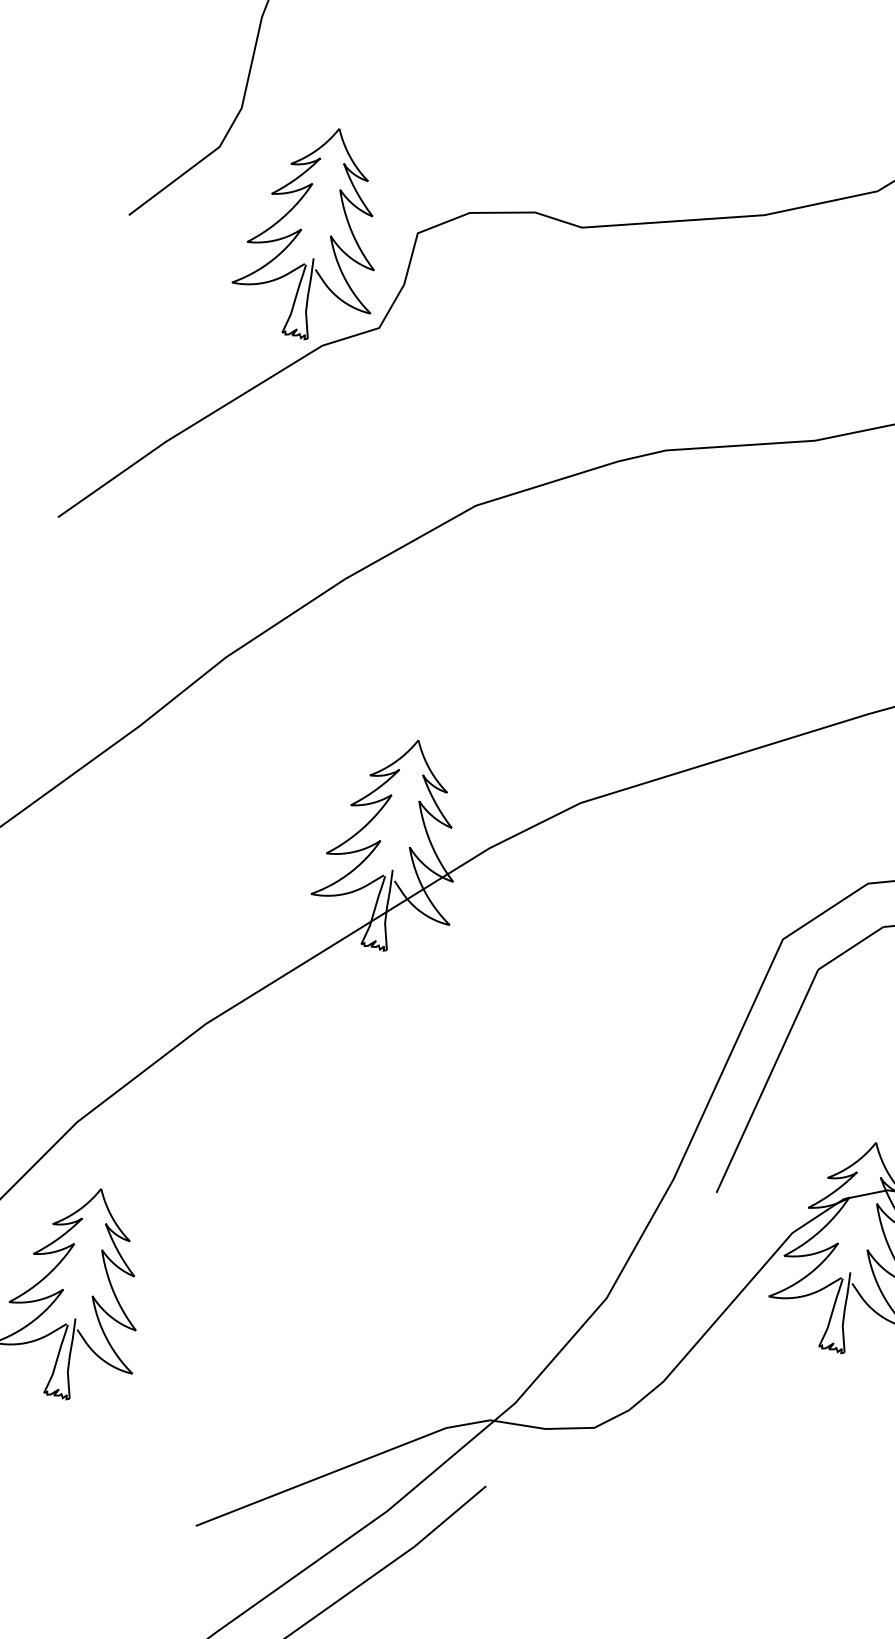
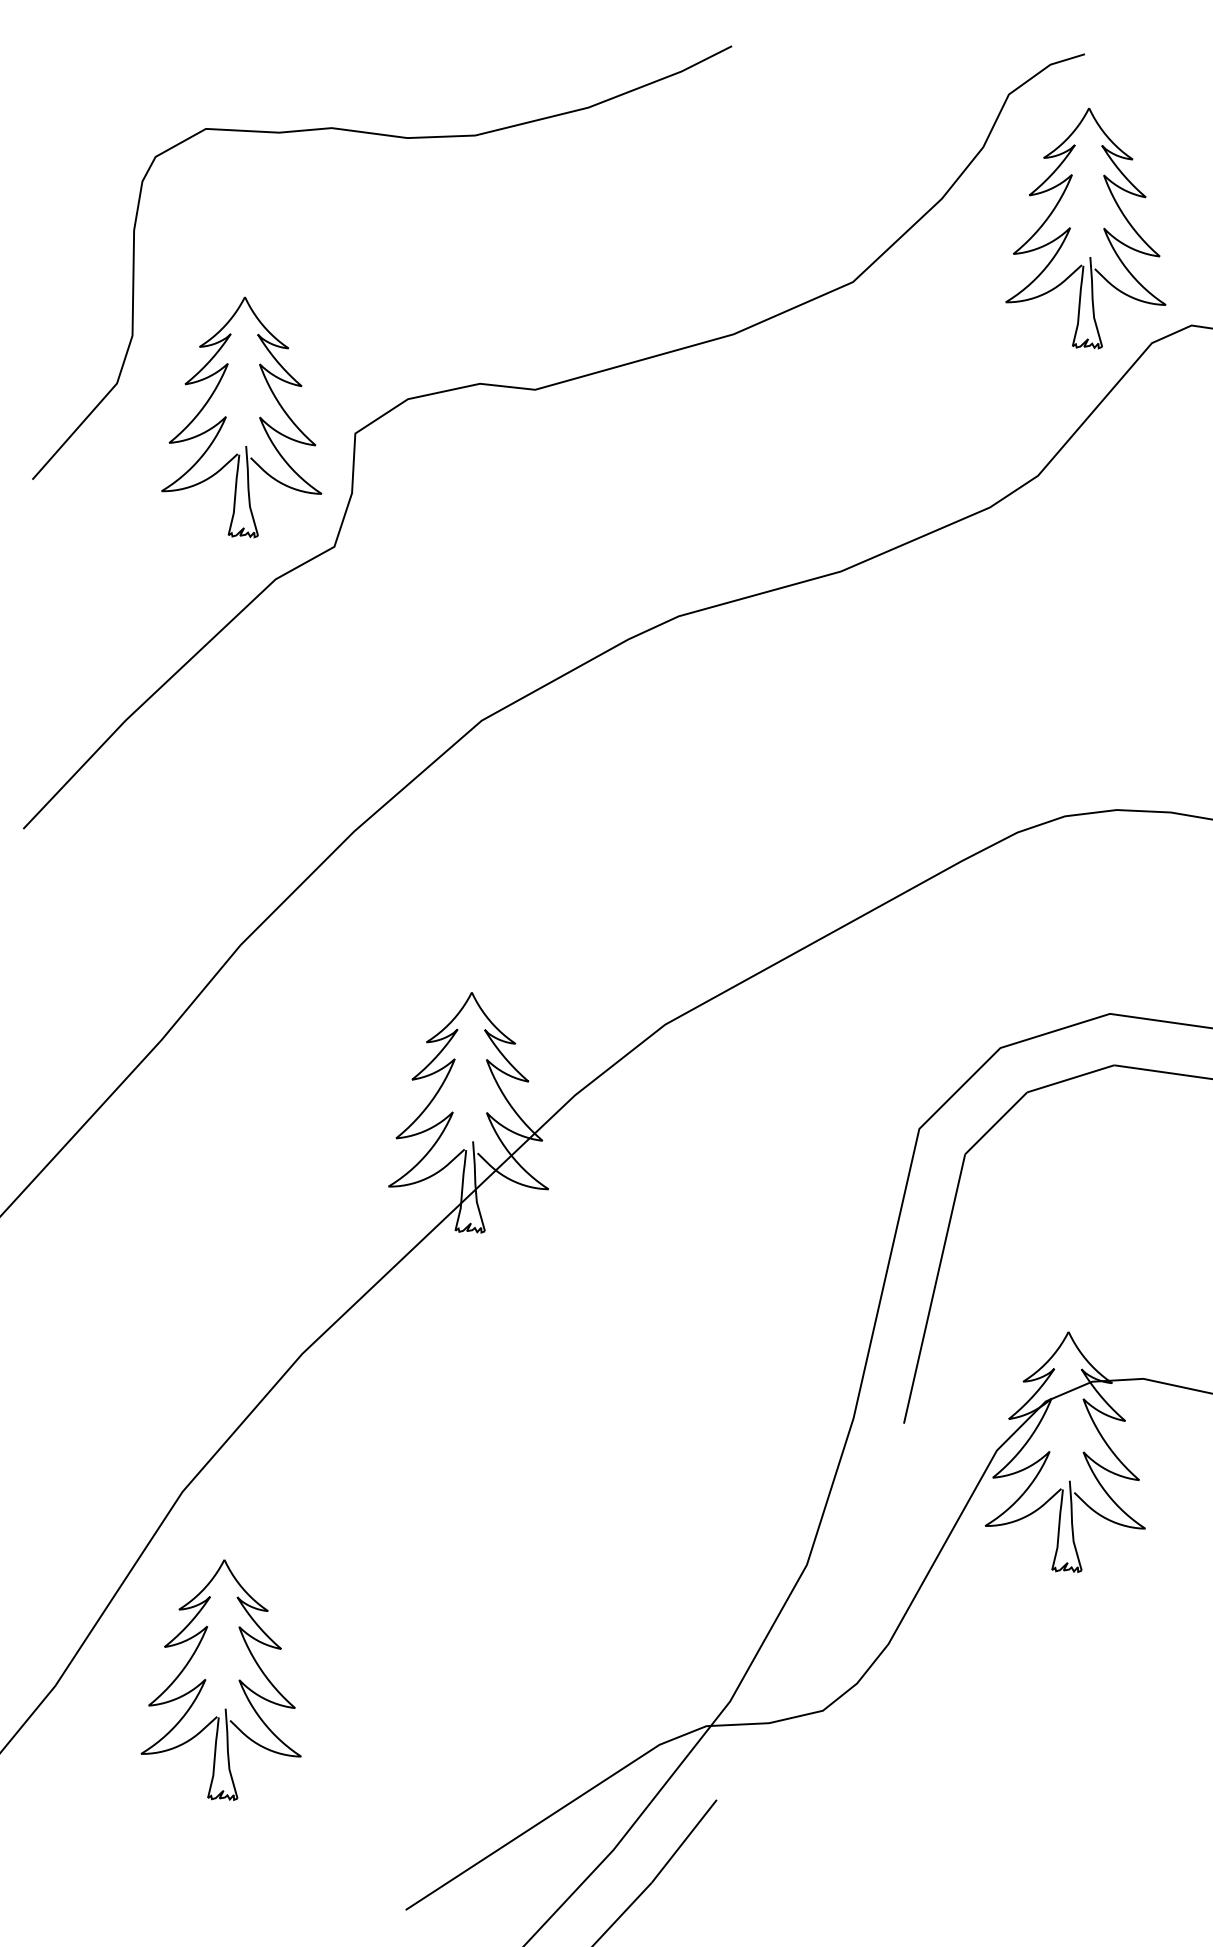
part: (301, 230) -> (226, 417), moved

